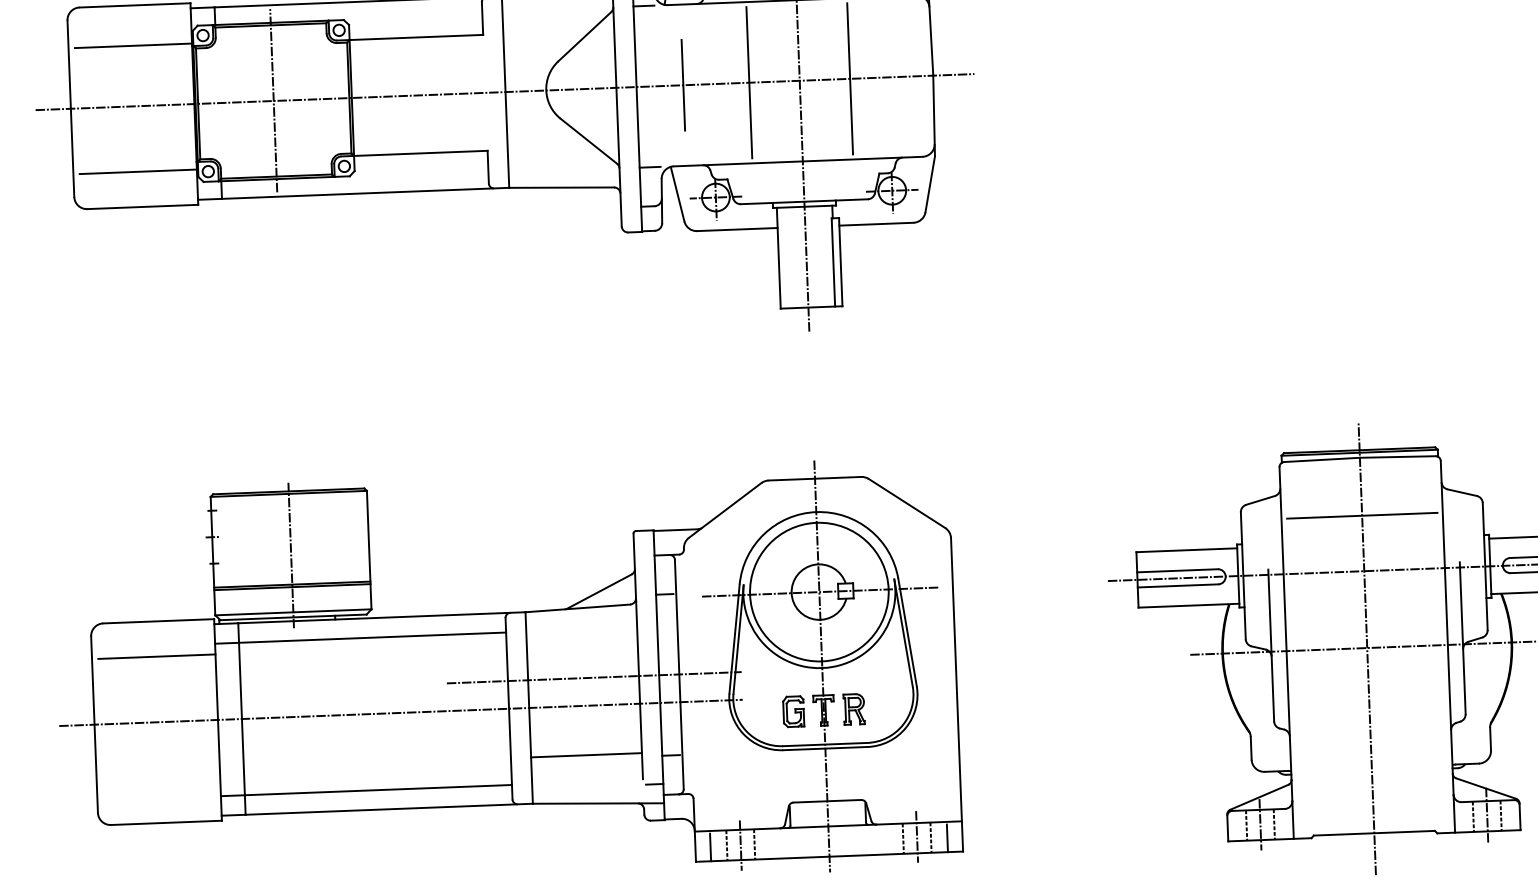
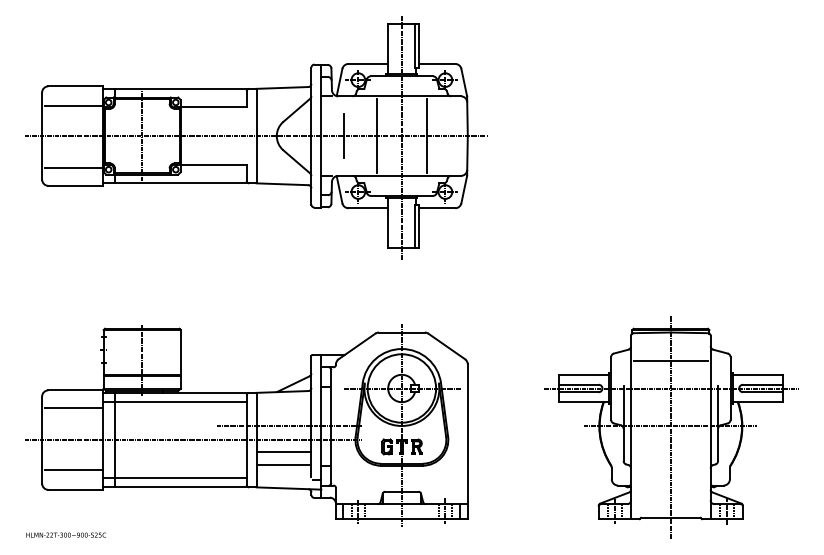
line: (584, 728) -> (283, 451), added
line: (162, 781) -> (74, 469), added

